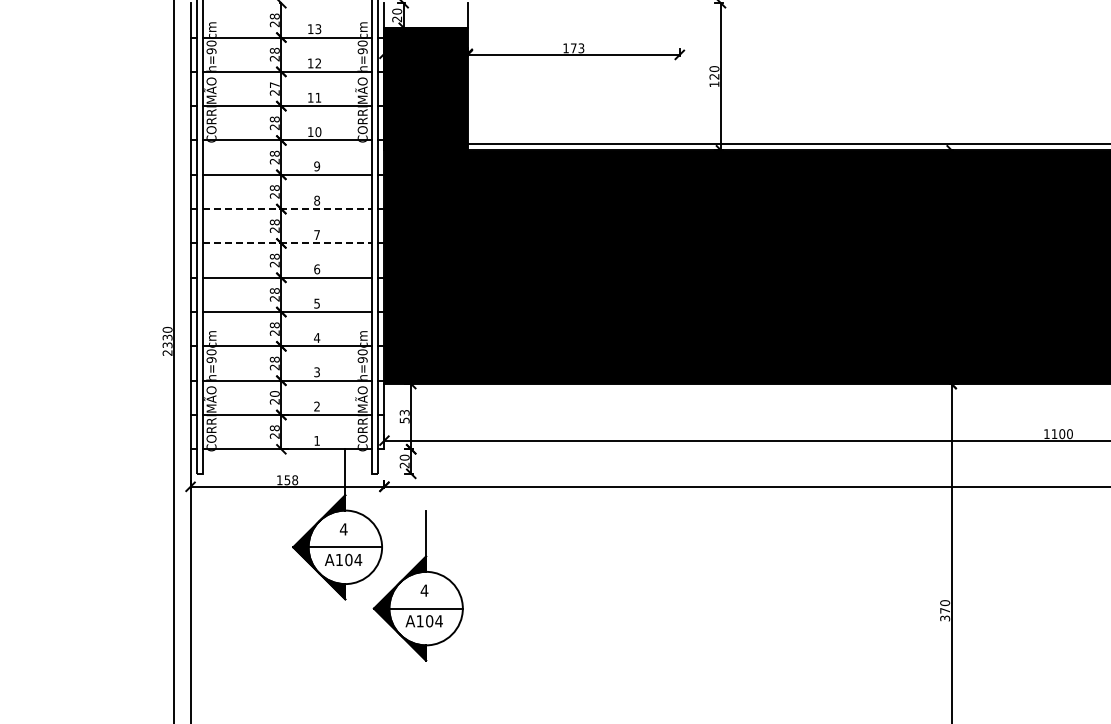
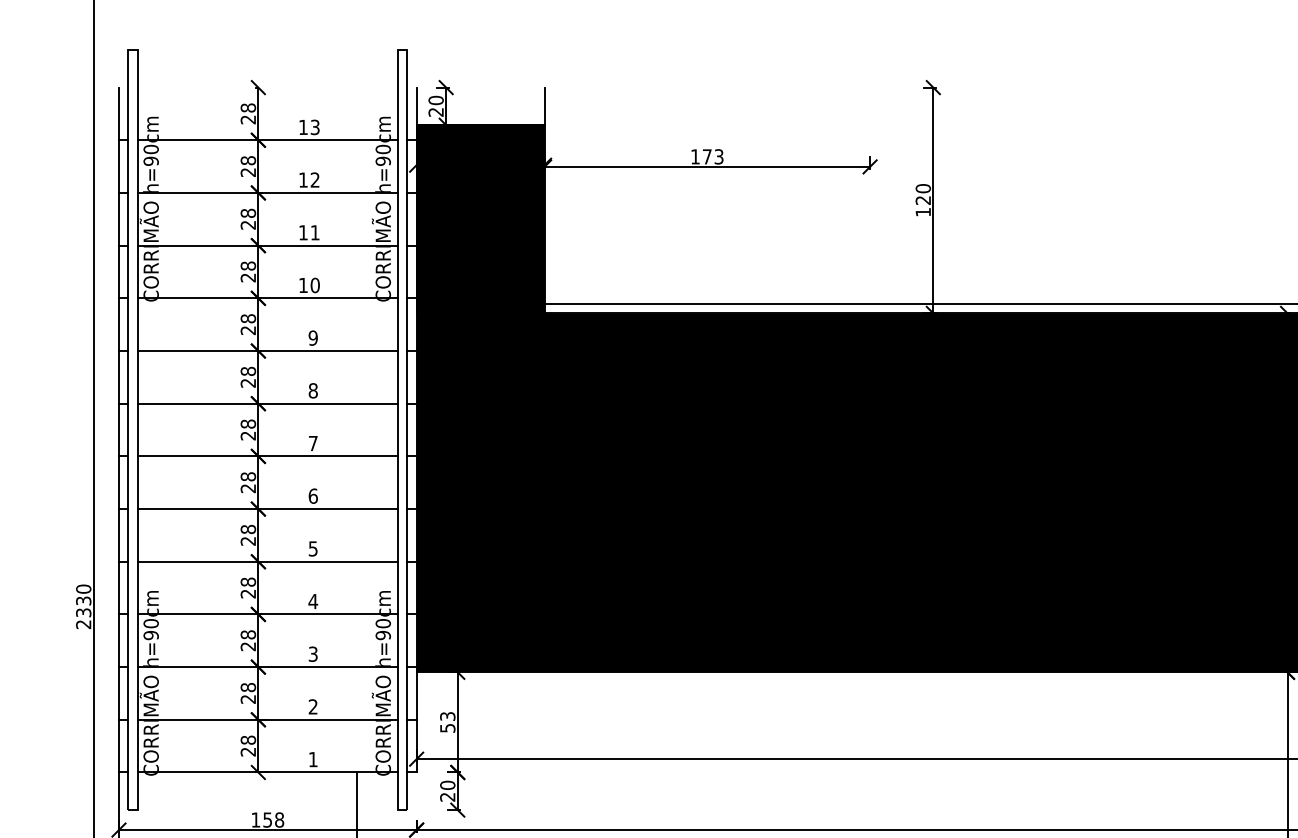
text: (274, 85) -> (247, 213), 27 -> 28
line: (287, 209) -> (267, 404), dashed -> solid
line: (287, 243) -> (267, 456), dashed -> solid
text: (274, 393) -> (247, 686), 20 -> 28

